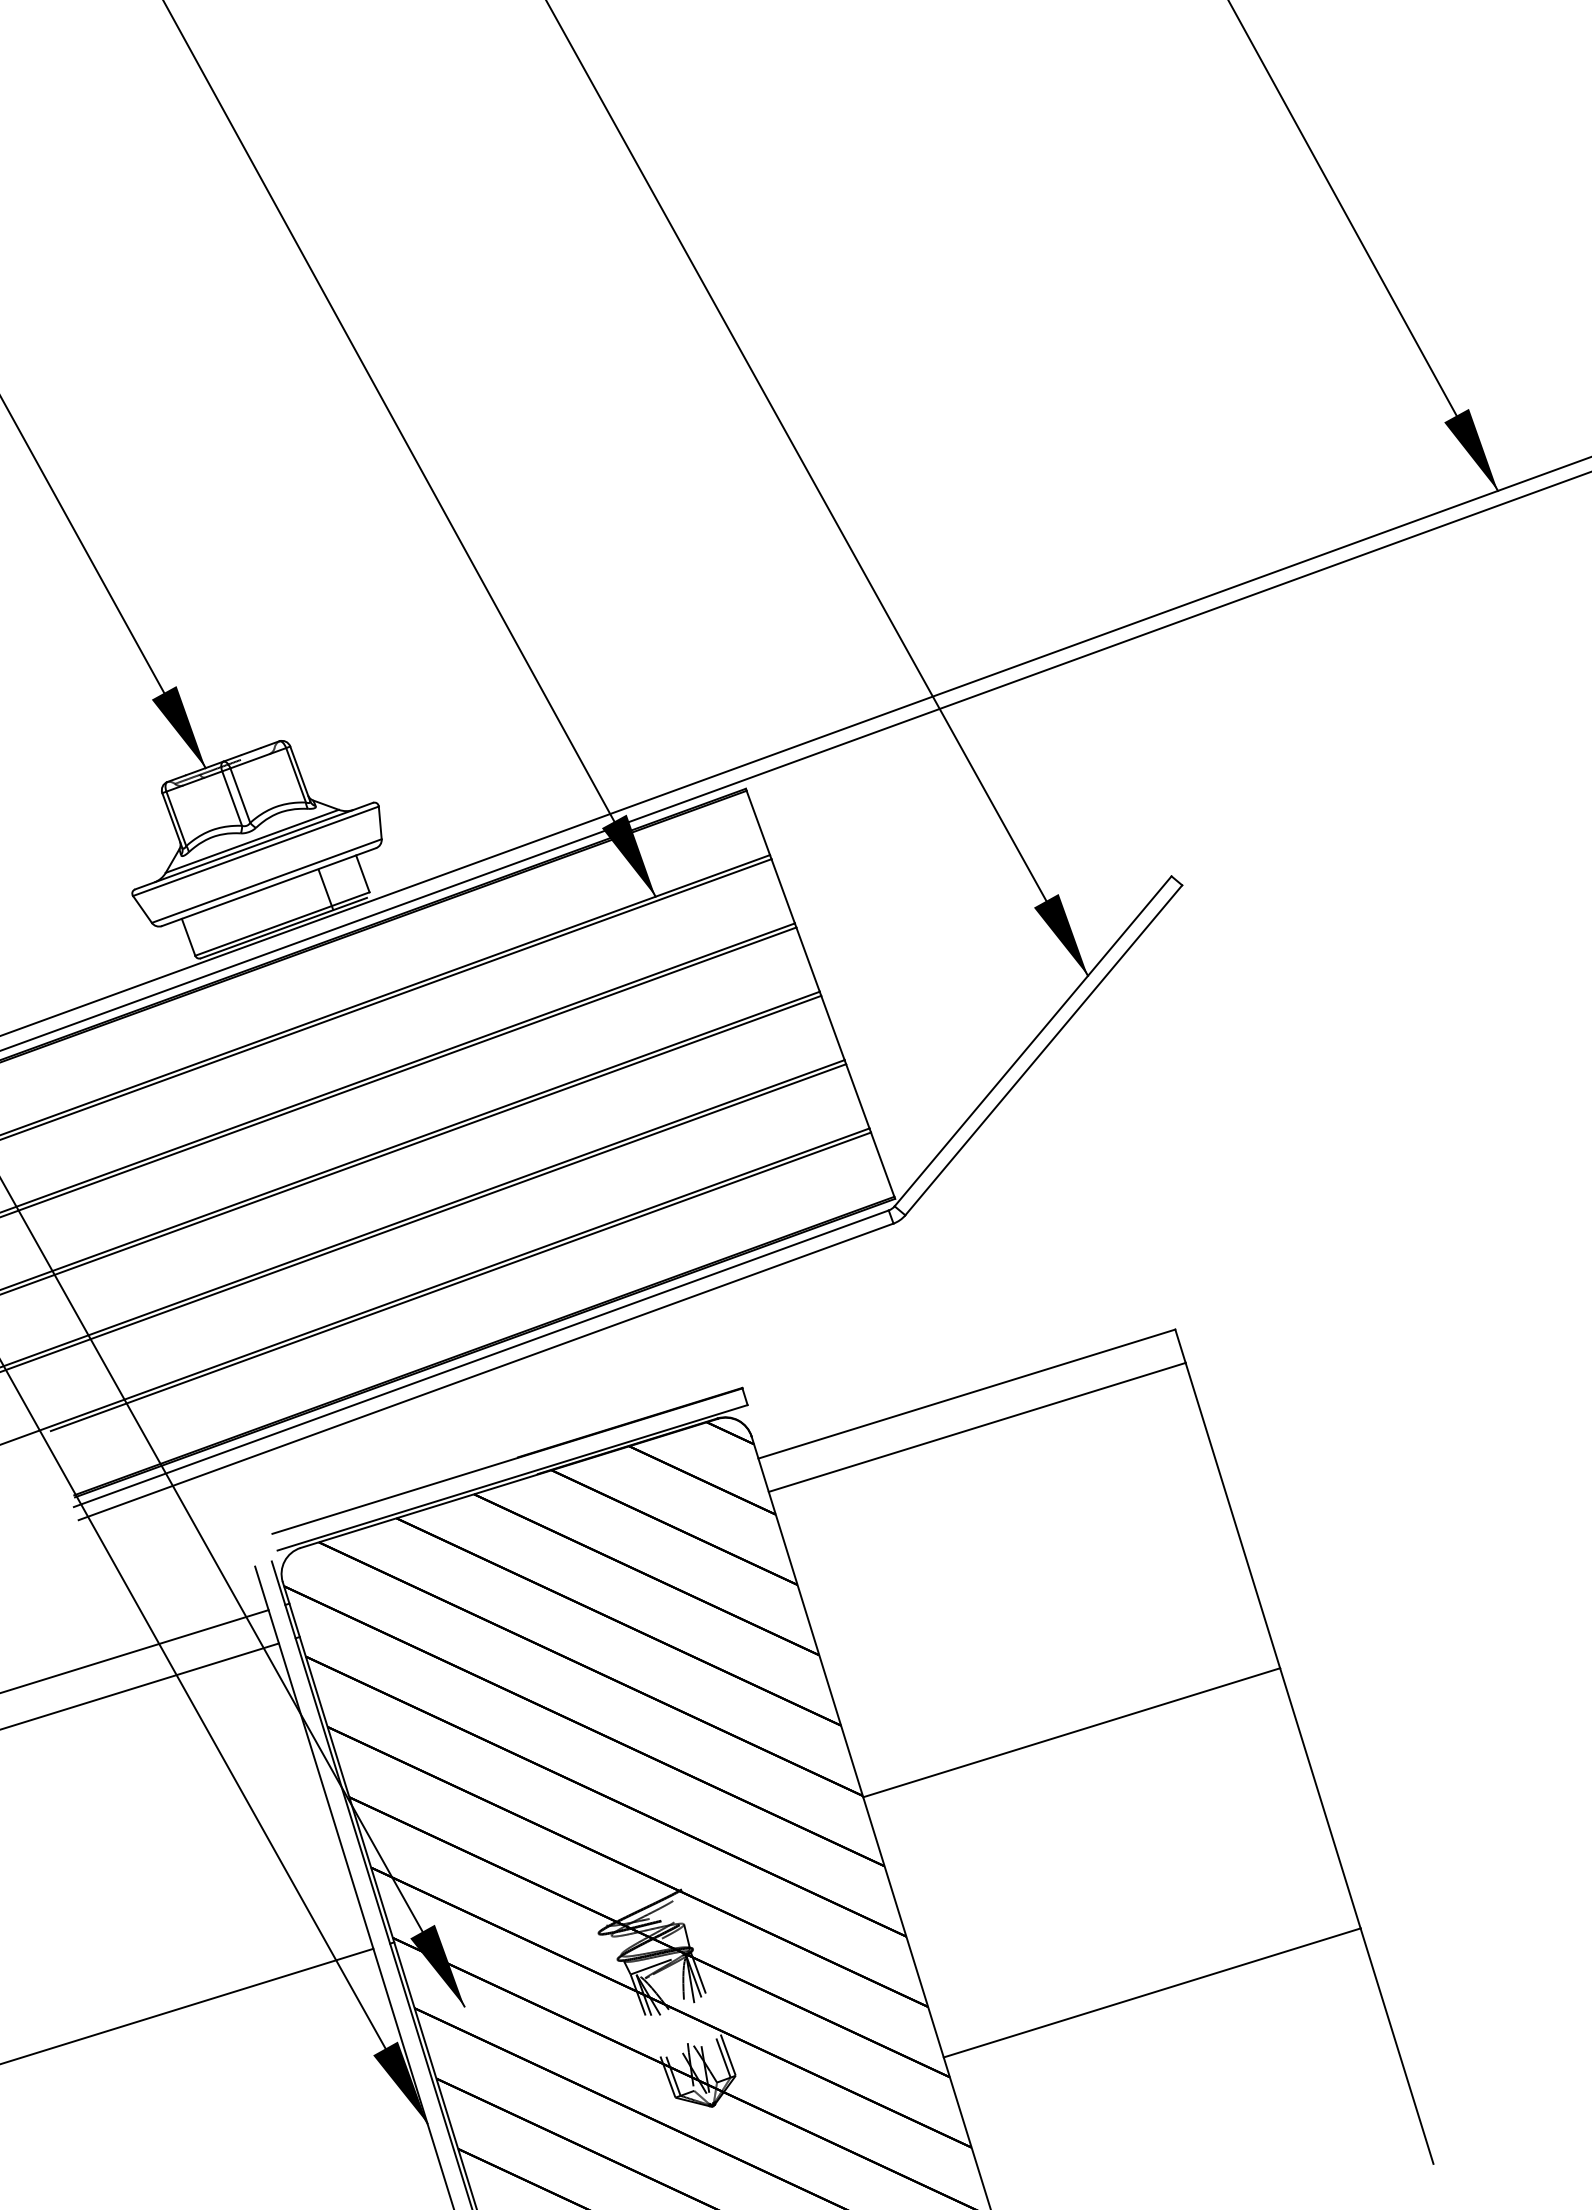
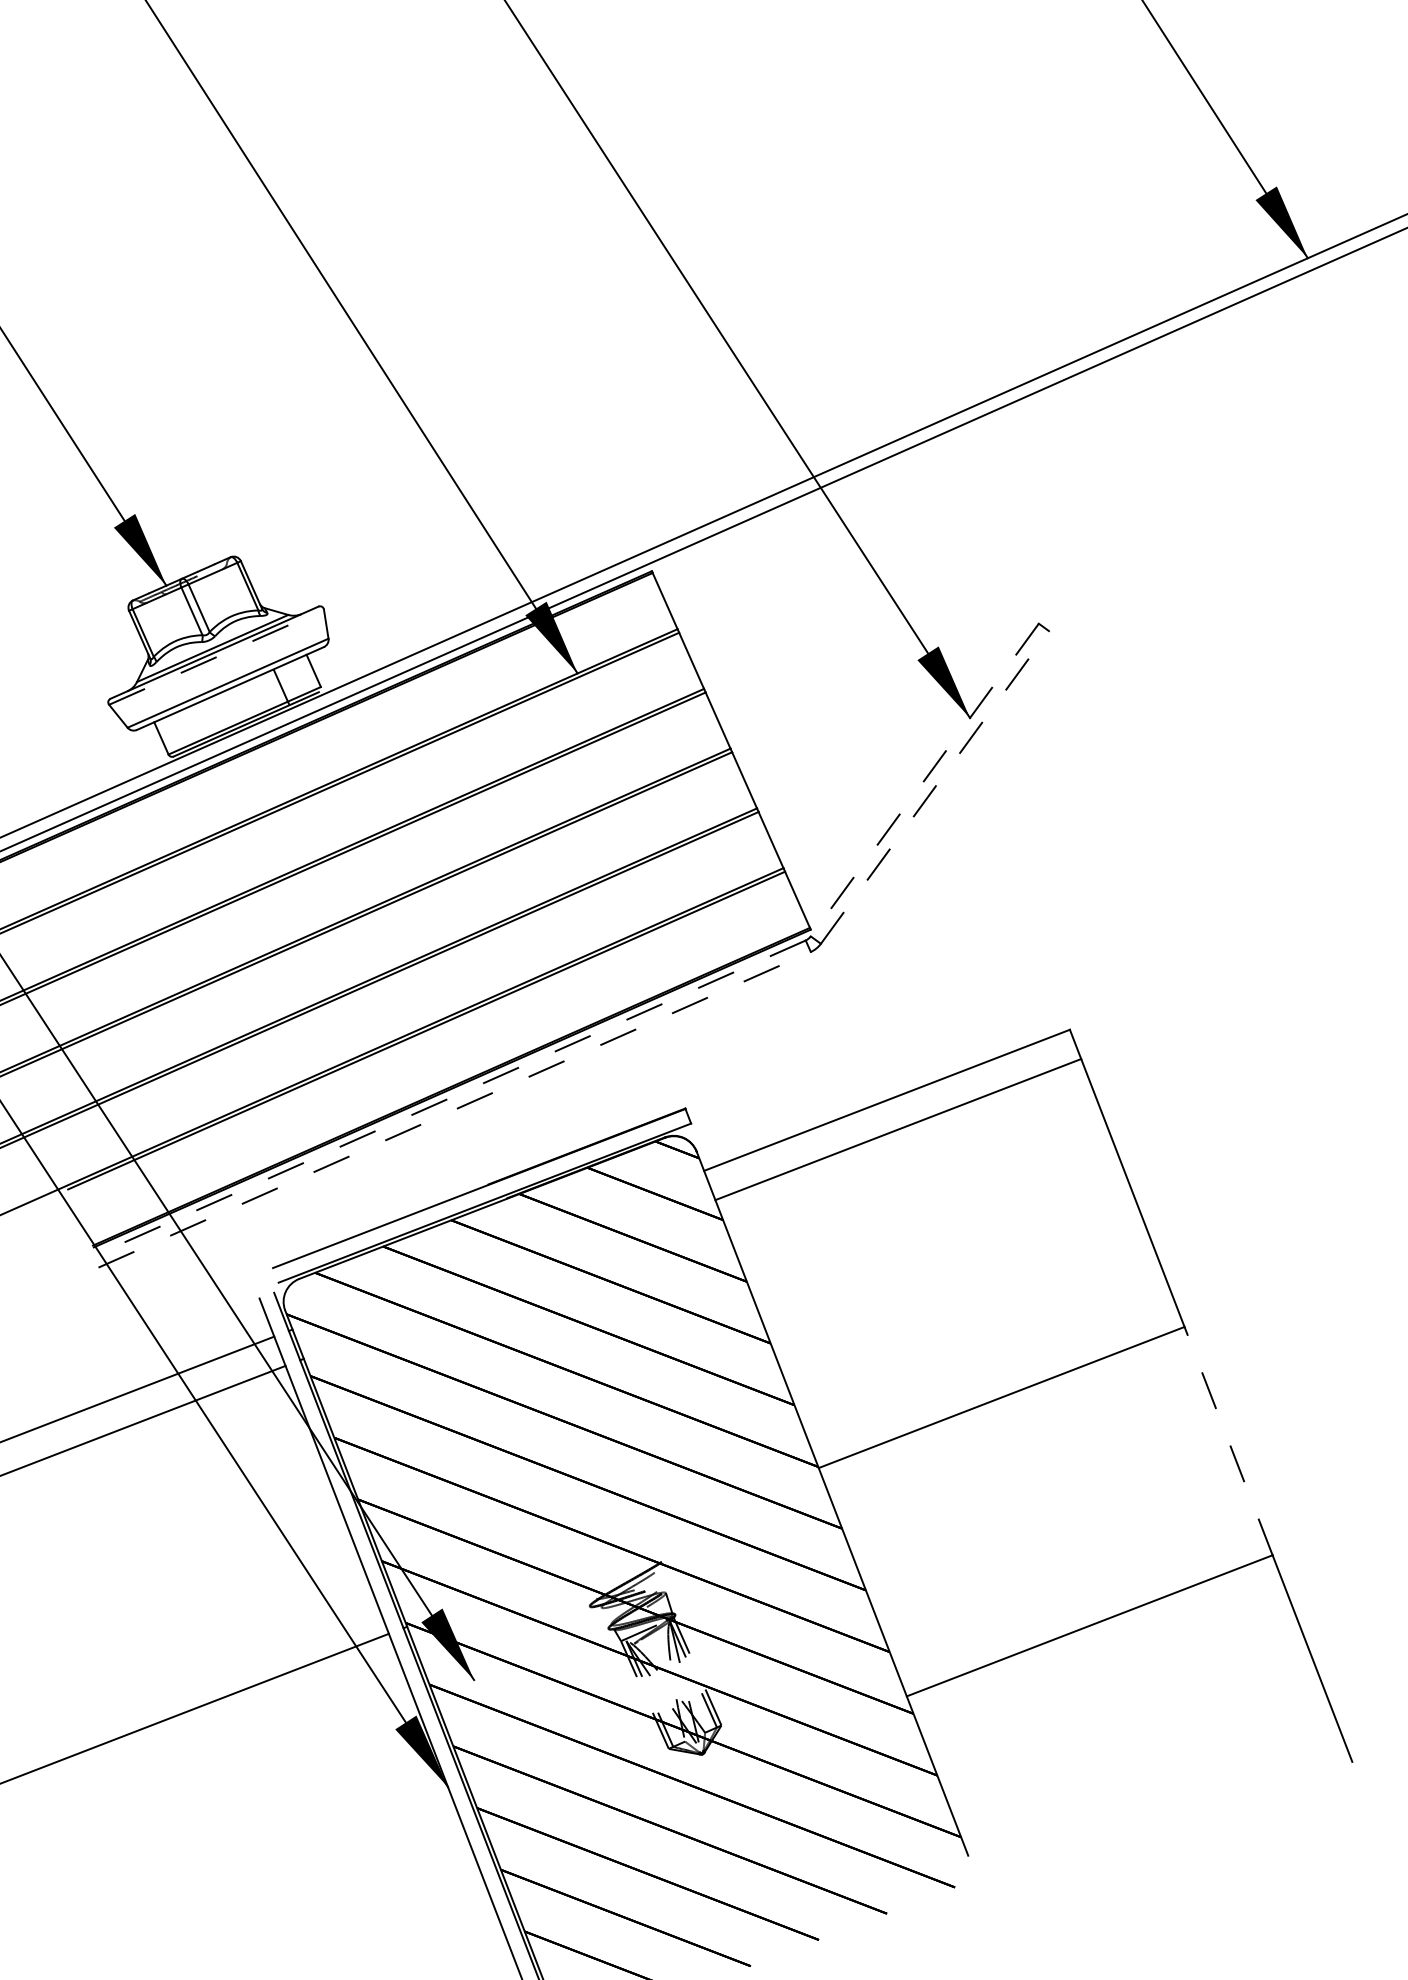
line: (255, 851) -> (216, 657), solid -> dashed
line: (1032, 1041) -> (924, 780), solid -> dashed
line: (1044, 1049) -> (935, 786), solid -> dashed
line: (481, 1358) -> (449, 1098), solid -> dashed
line: (486, 1371) -> (454, 1109), solid -> dashed
line: (1320, 1797) -> (1228, 1440), solid -> dashed

